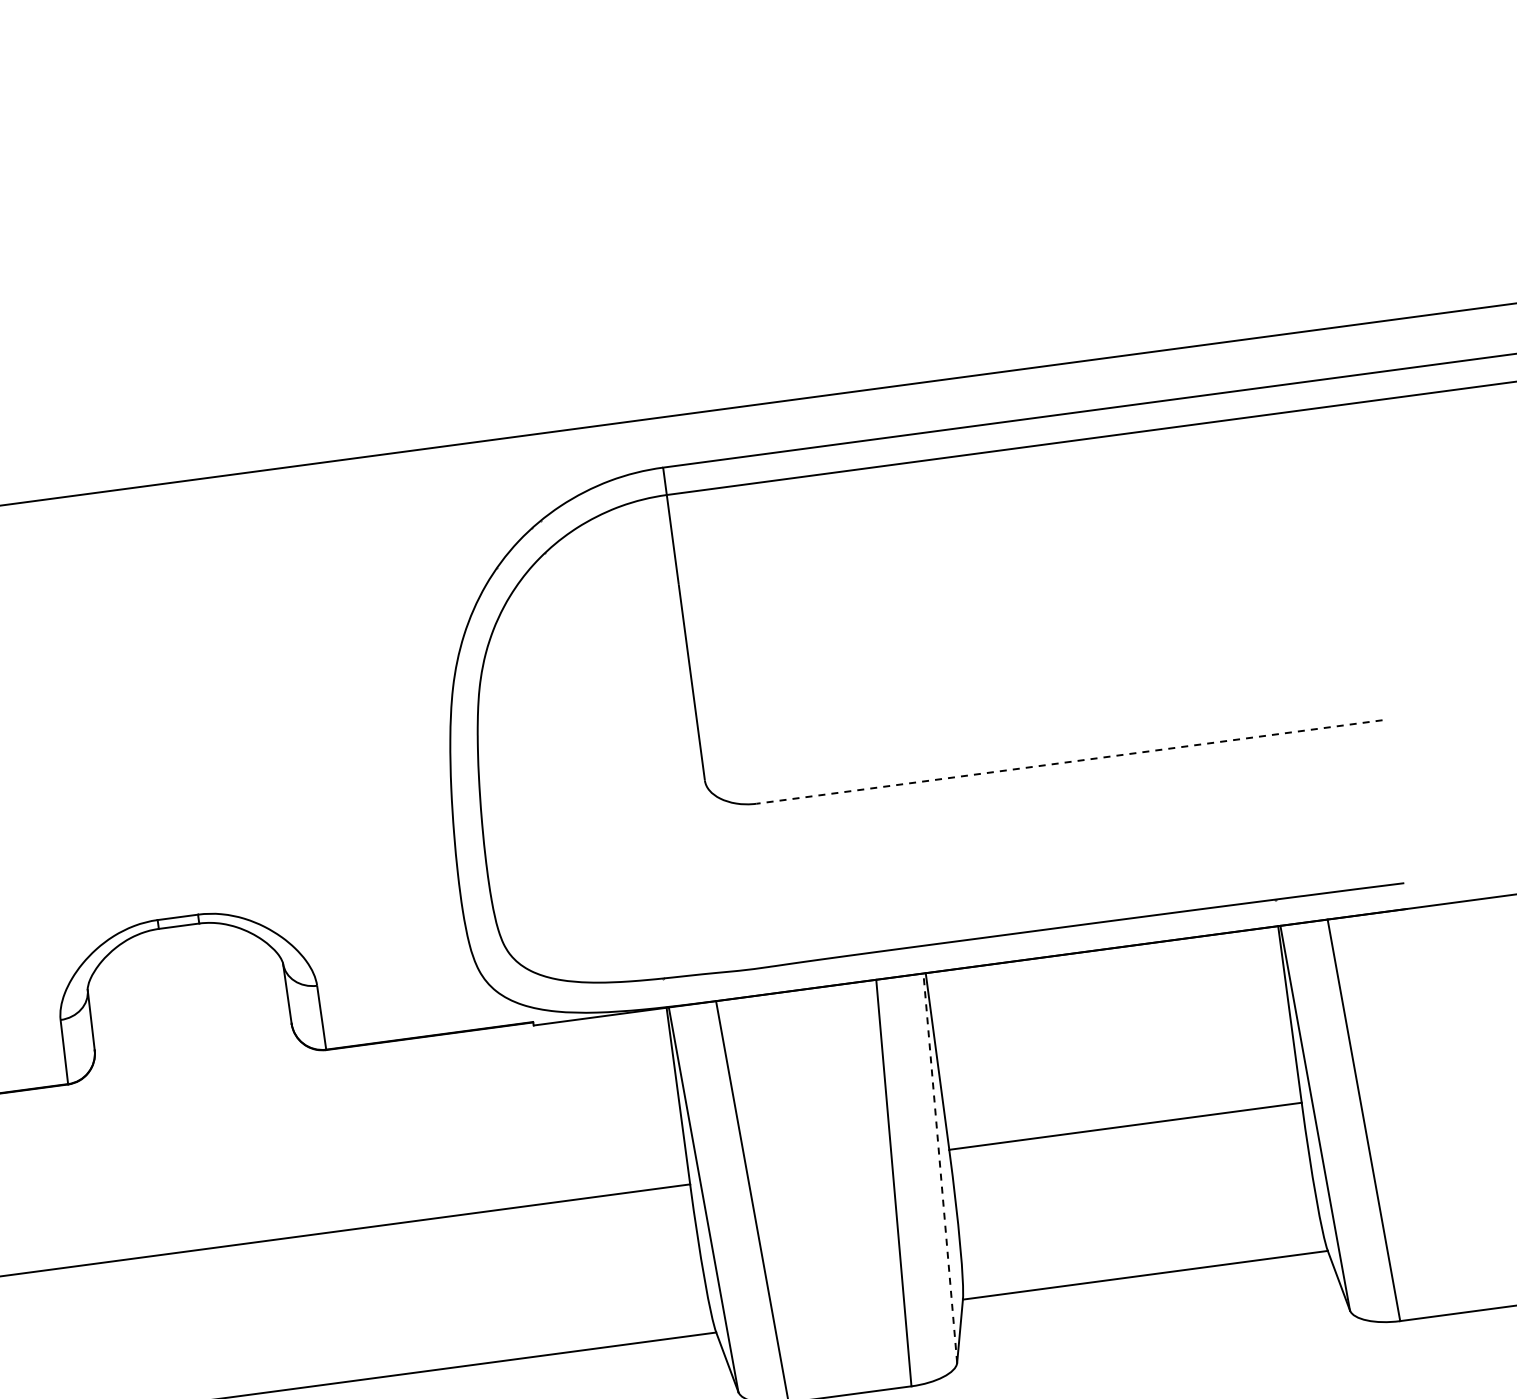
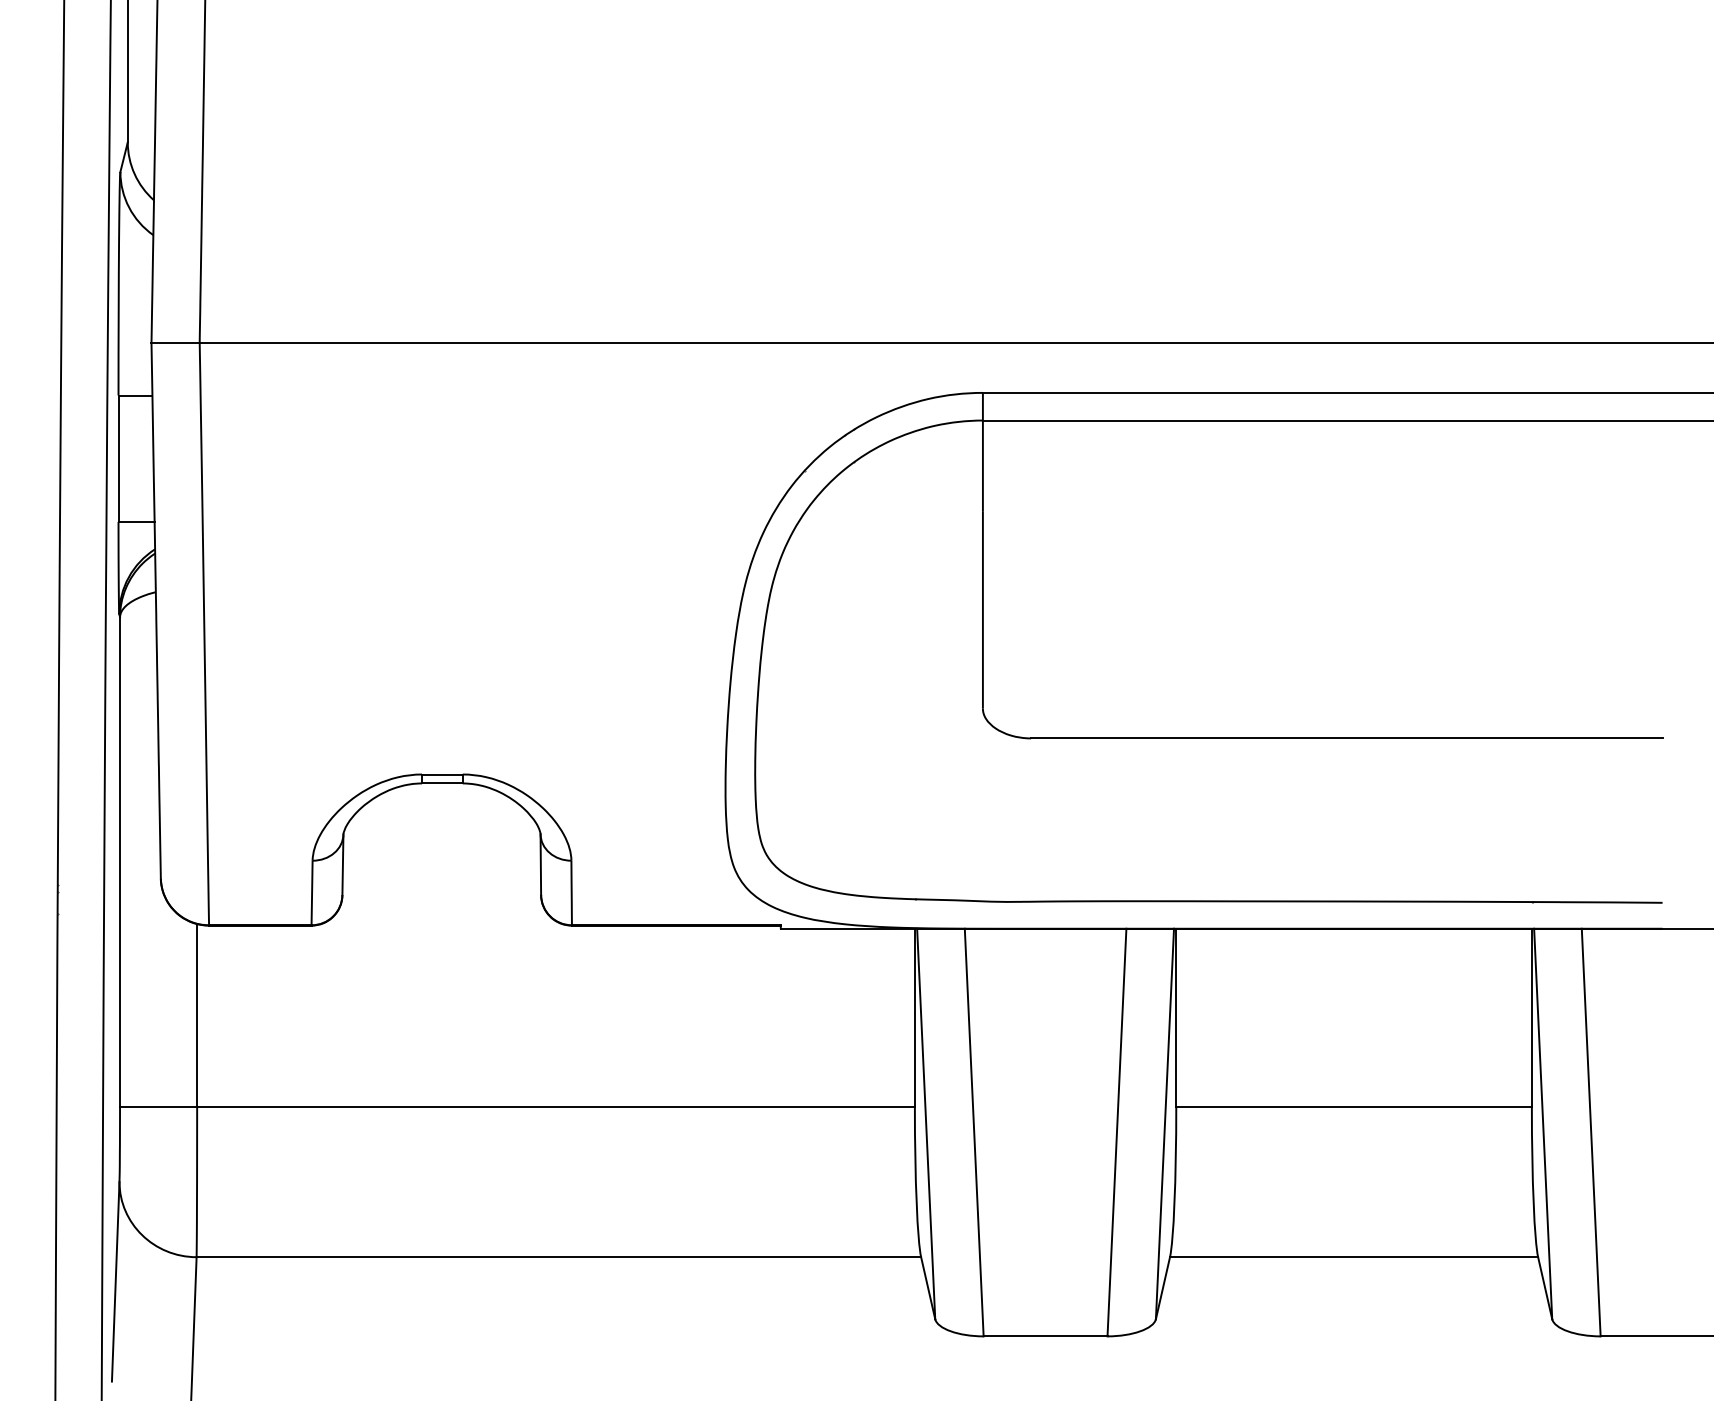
line: (1069, 762) -> (1346, 738), dashed -> solid
line: (939, 1167) -> (1164, 1123), dashed -> solid

